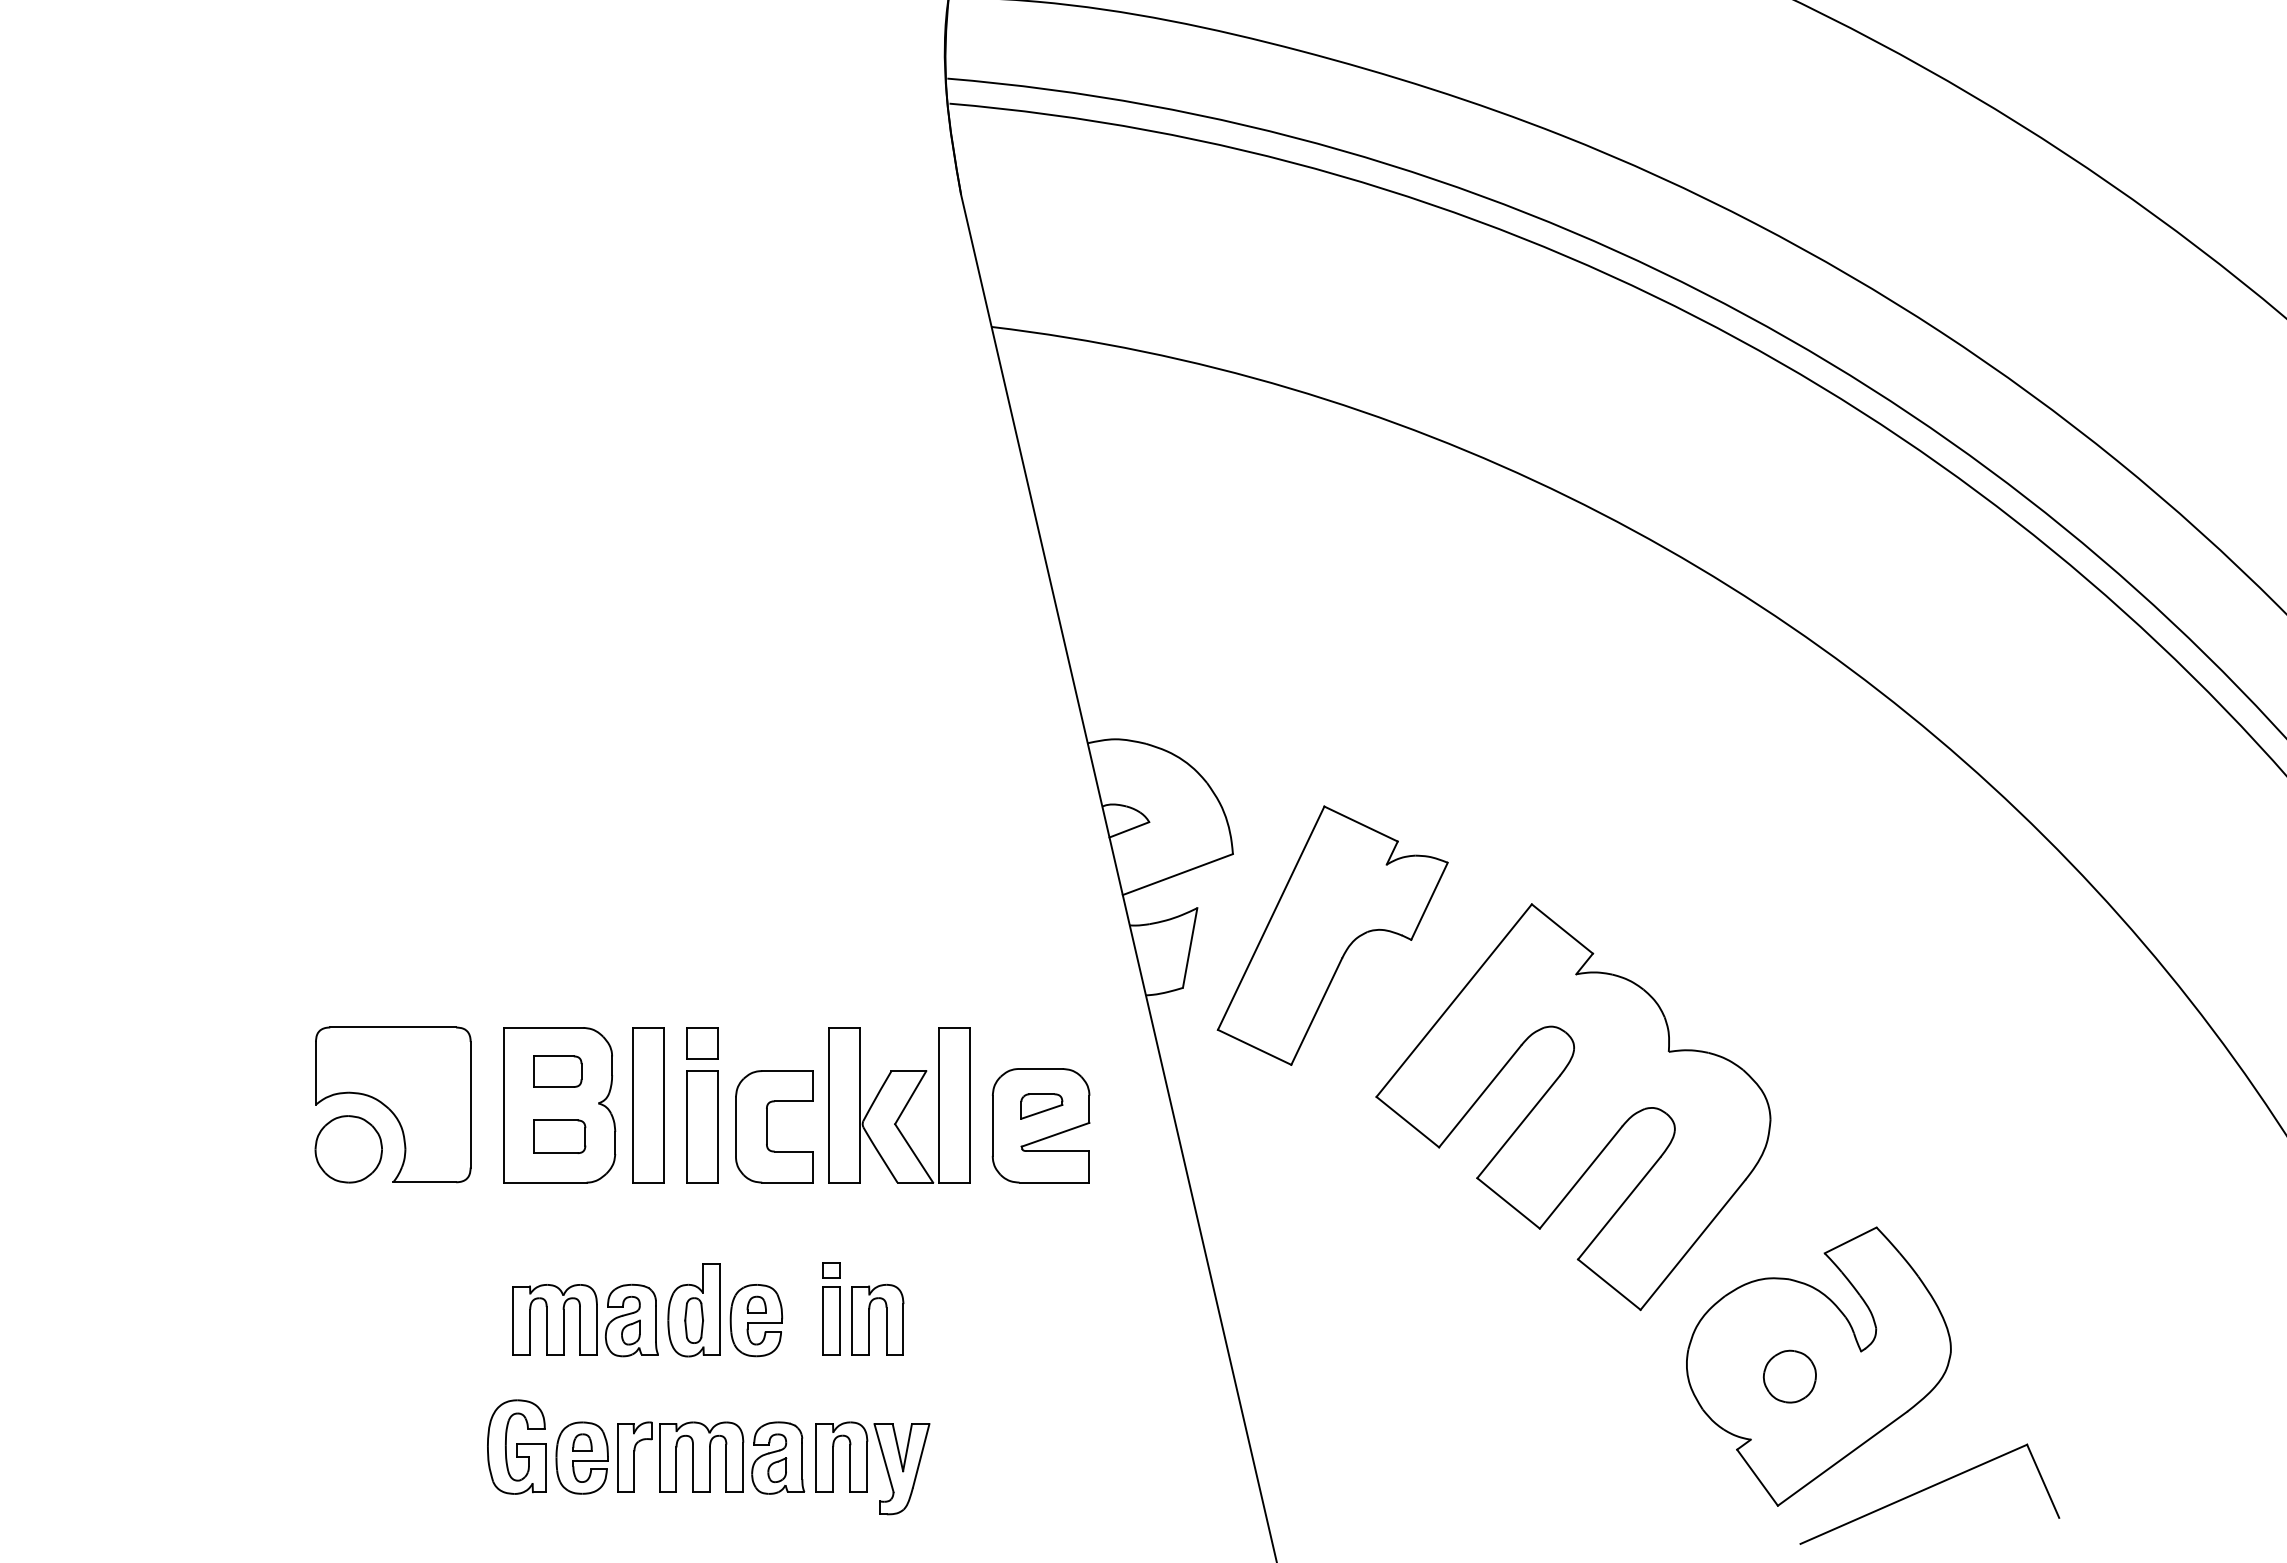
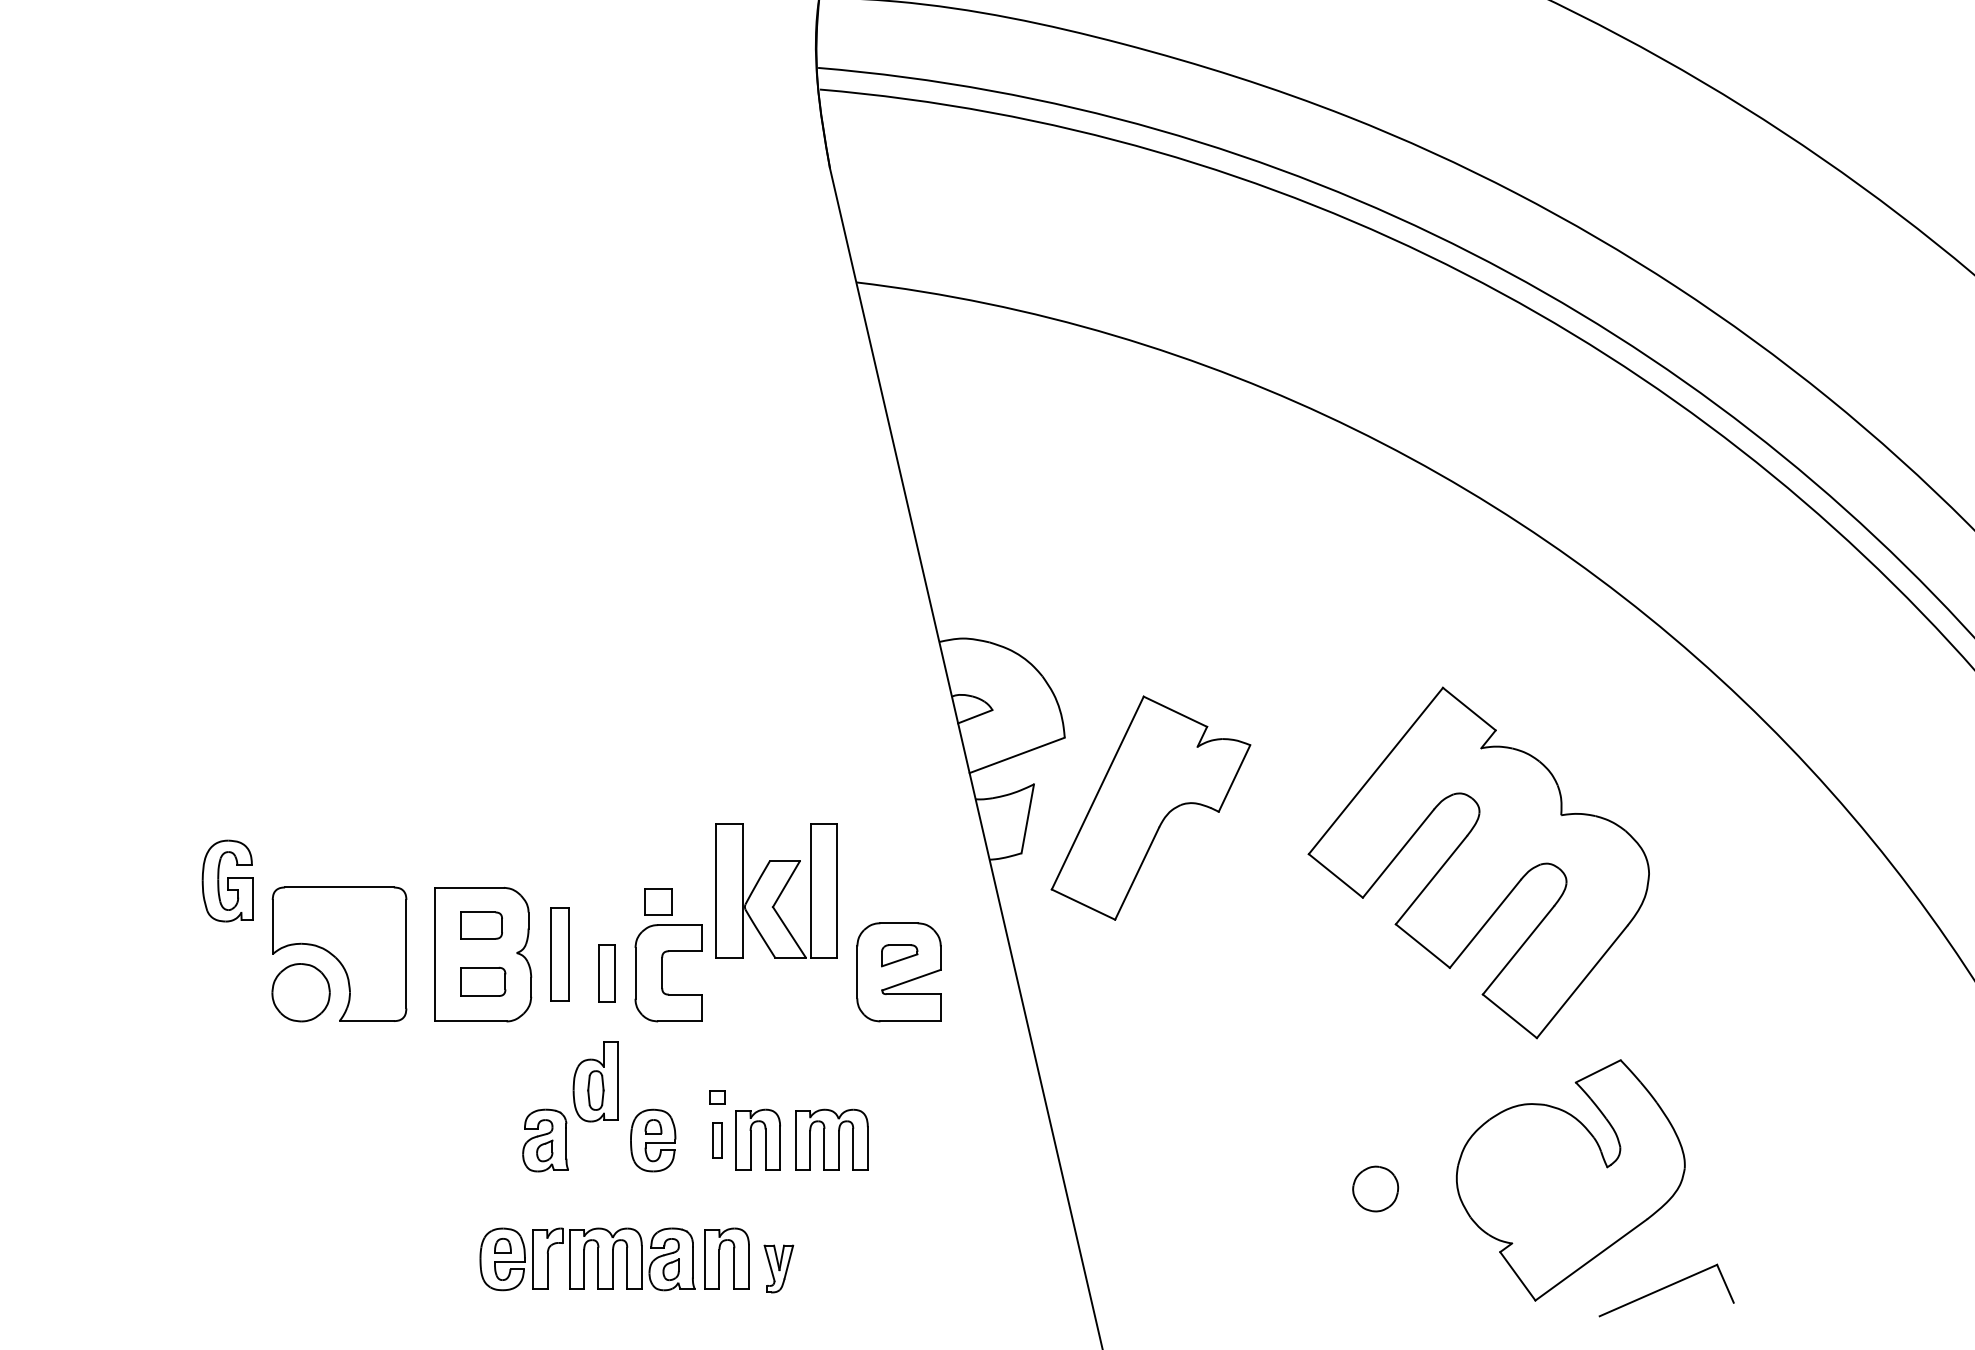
part: (702, 1043) -> (658, 902), moved
part: (648, 1105) -> (559, 954), size x0.7
part: (899, 1105) -> (776, 890), moved
part: (1573, 1107) -> (1478, 863), moved
part: (702, 1126) -> (606, 972), size x0.6
part: (693, 1310) -> (595, 1081), moved
part: (554, 1319) -> (831, 1139), moved
part: (831, 1320) -> (718, 1140), size x0.6
part: (1789, 1376) -> (1375, 1188), moved
part: (516, 1446) -> (227, 880), moved
part: (901, 1469) -> (778, 1269), size x0.6
part: (1929, 1493) -> (1666, 1289), size x0.6

